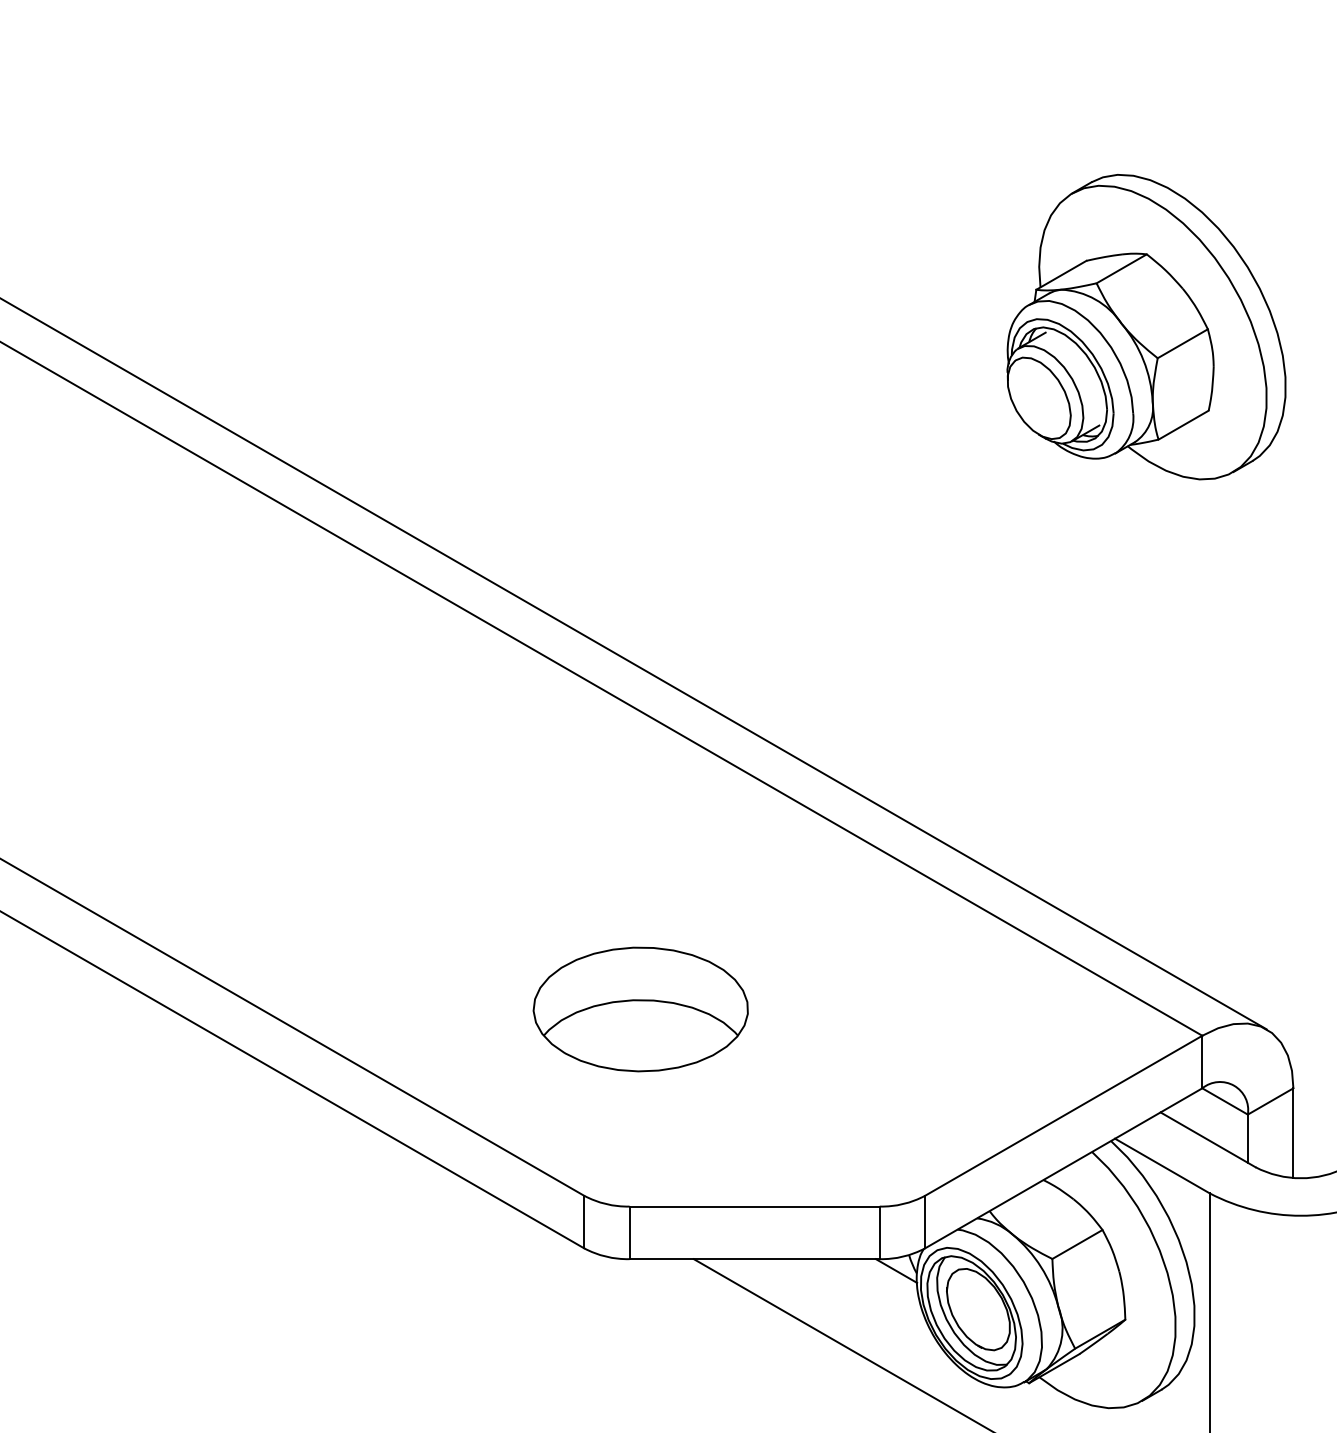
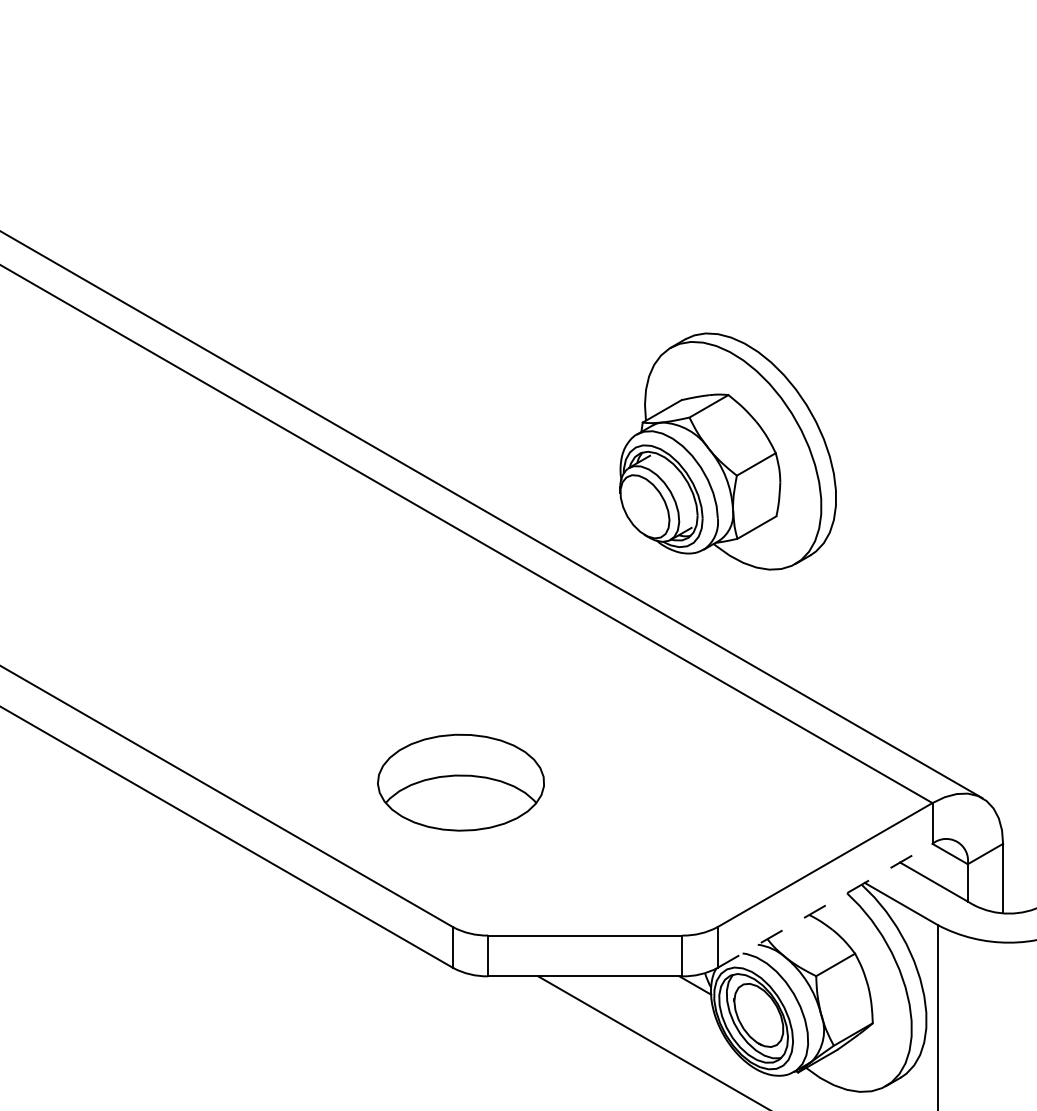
part: (1145, 327) -> (727, 451), moved
part: (640, 1009) -> (460, 782), moved
line: (1064, 1167) -> (825, 905), solid -> dashed

